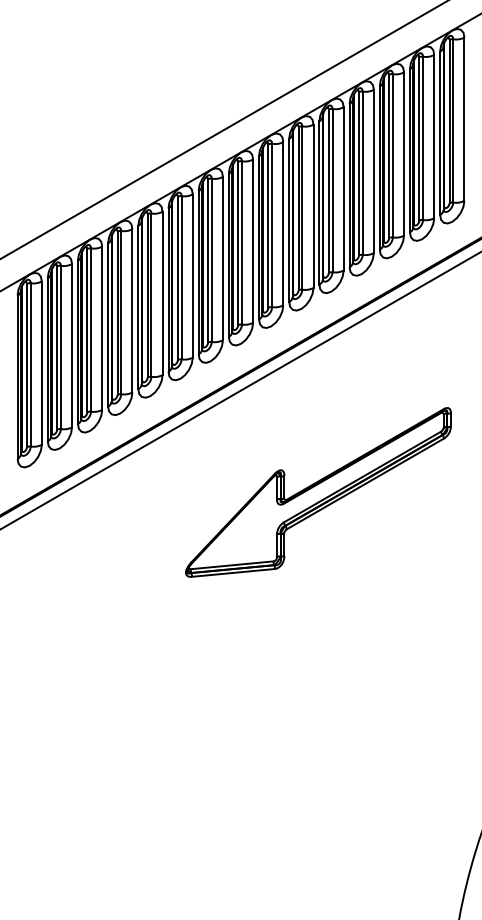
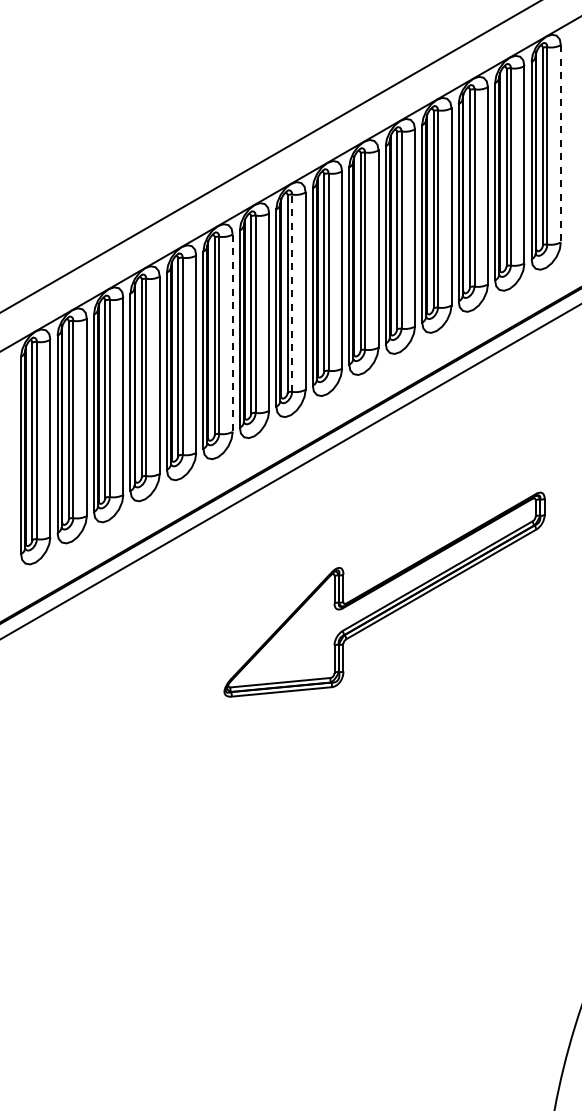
line: (464, 118) -> (560, 143), solid -> dashed
line: (242, 243) -> (292, 293), solid -> dashed
line: (192, 276) -> (232, 333), solid -> dashed

